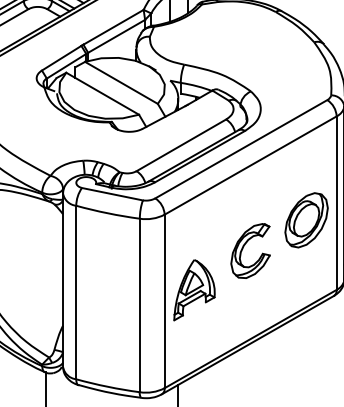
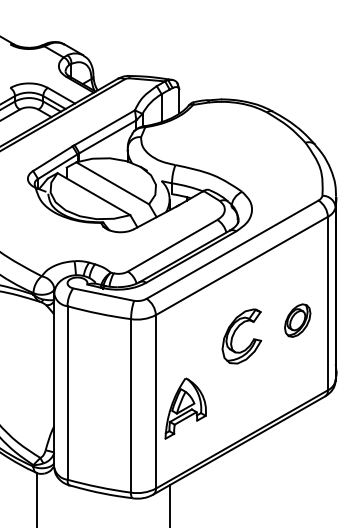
part: (306, 220) -> (297, 320), size x0.6
part: (244, 247) -> (235, 332), moved
part: (194, 290) -> (185, 408), moved

